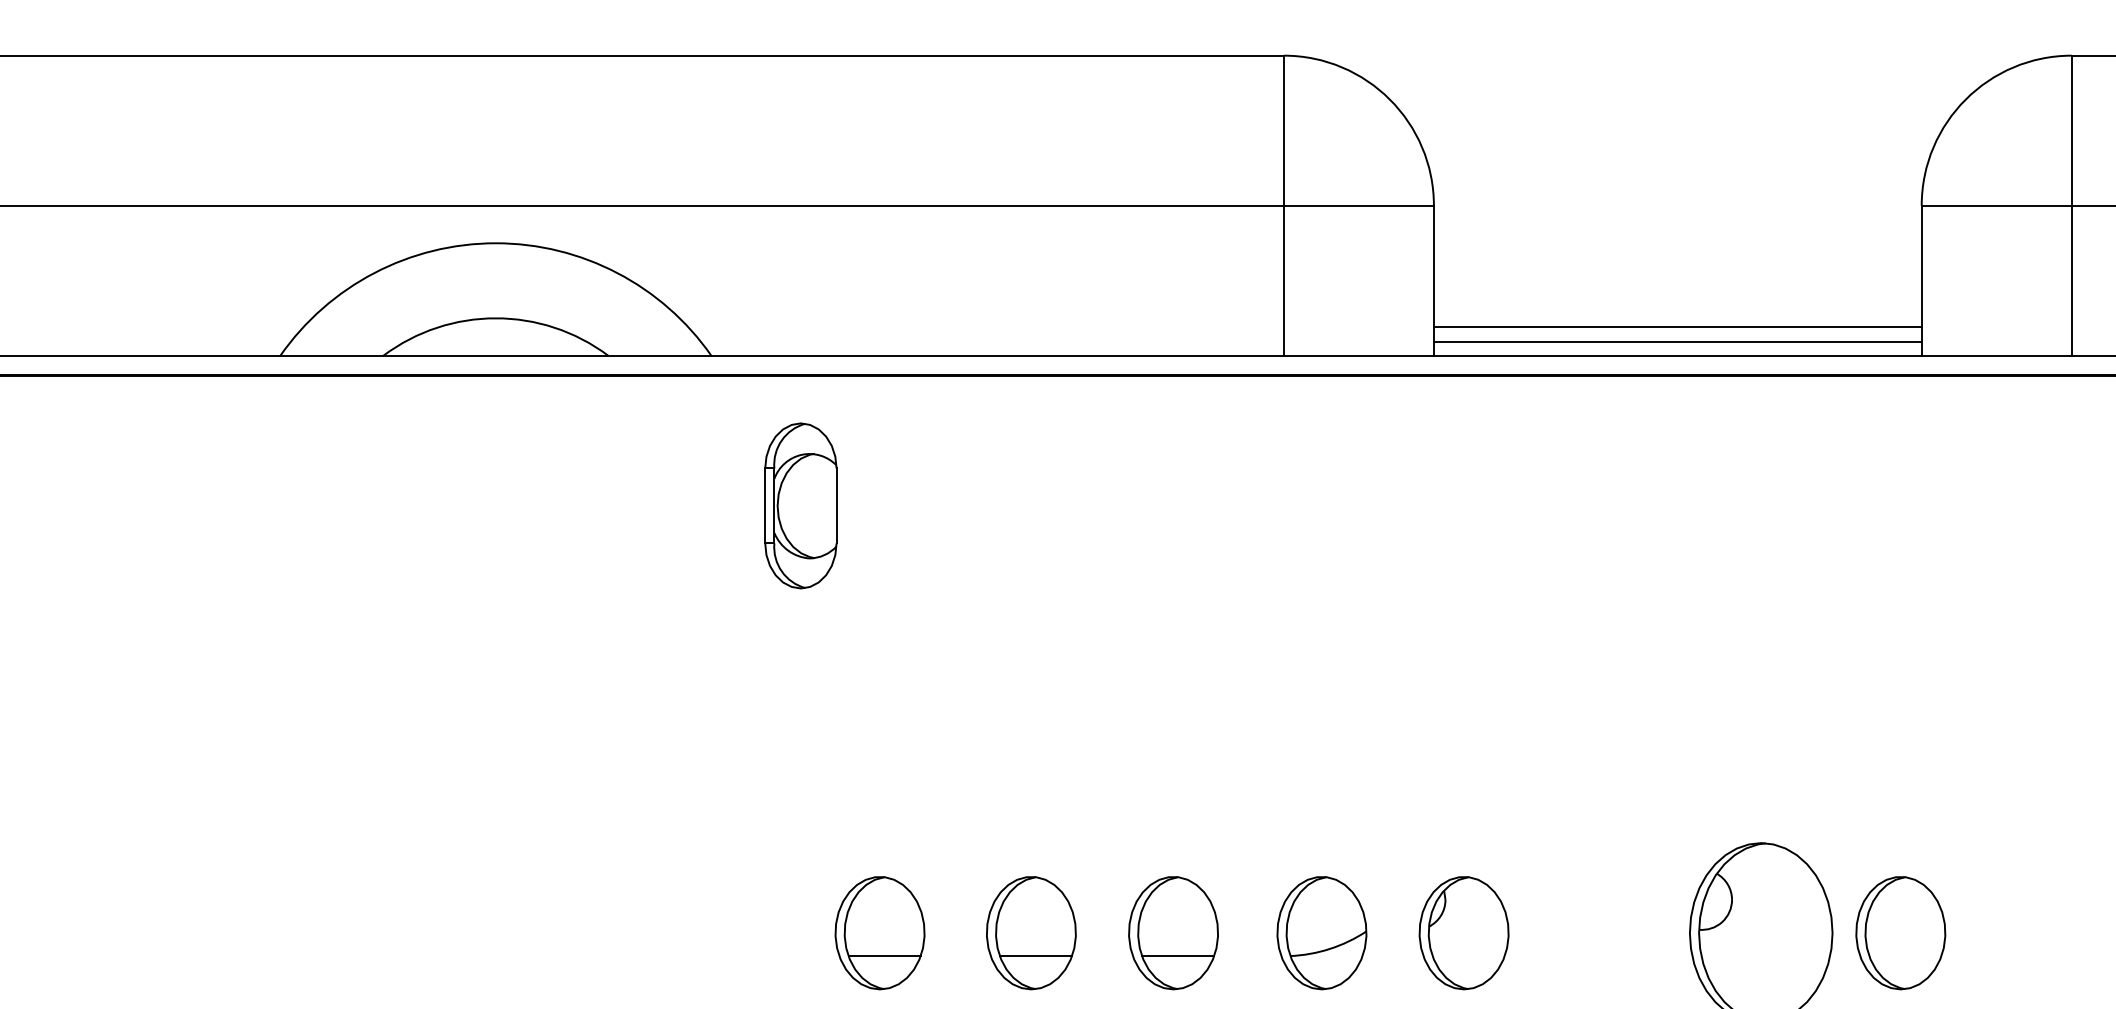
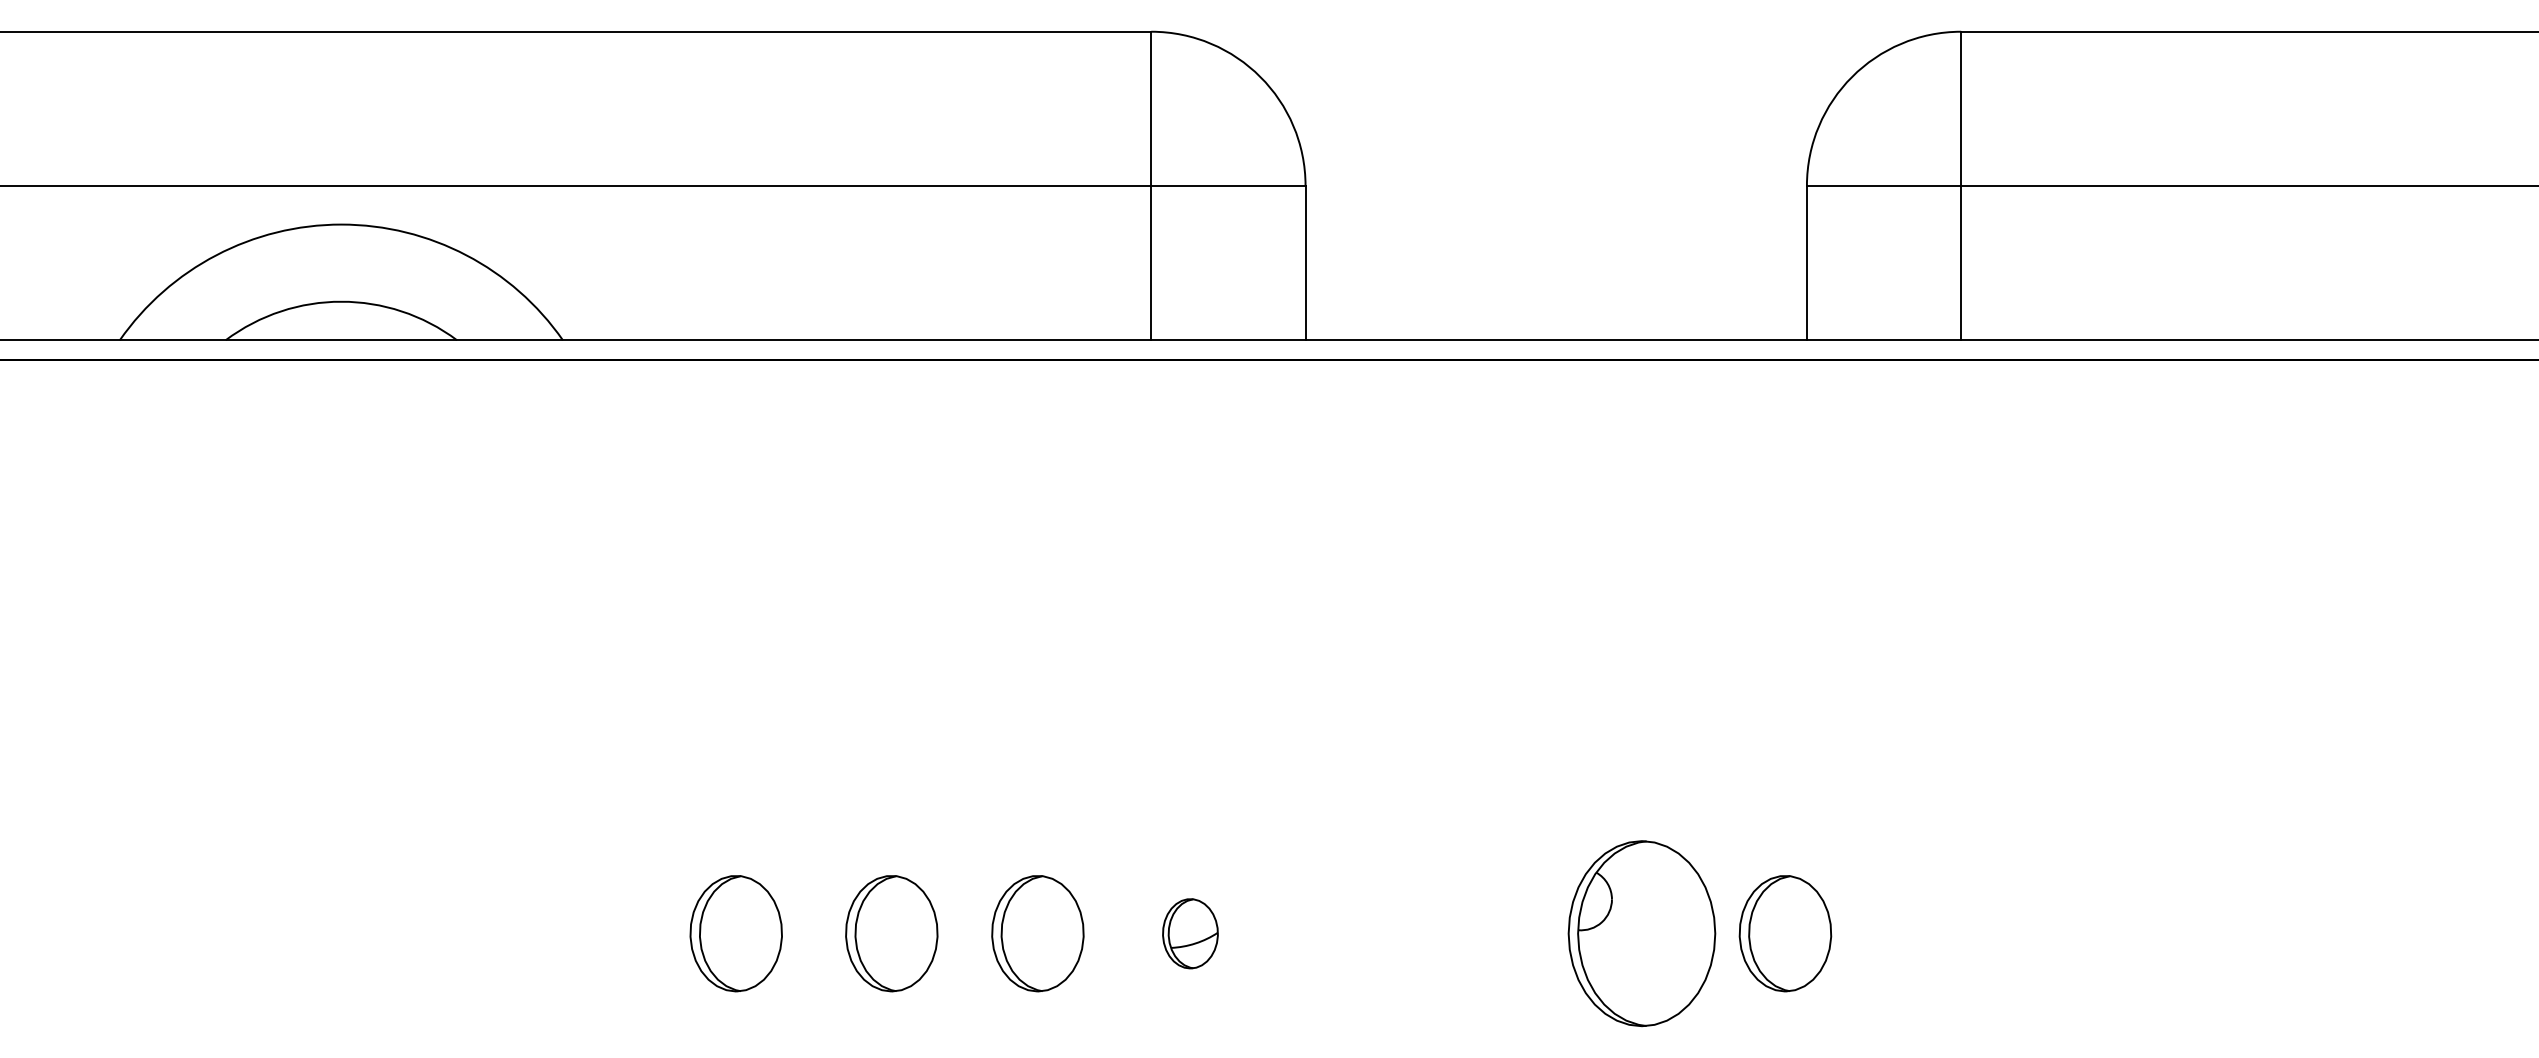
line: (1677, 326) -> (1555, 310), removed
line: (1677, 341) -> (1555, 325), removed
part: (800, 505) -> (654, 494), removed
part: (1321, 932) -> (1190, 933), size x0.6
part: (1464, 932) -> (1336, 933), removed
line: (884, 956) -> (740, 957), removed
line: (1035, 956) -> (896, 957), removed
line: (1177, 956) -> (1042, 957), removed

